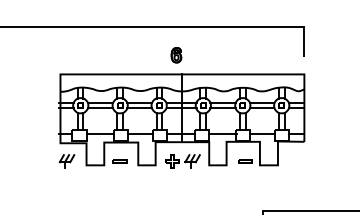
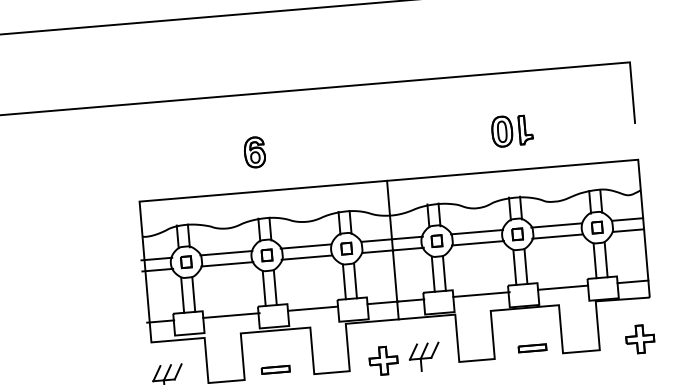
part: (176, 55) -> (254, 152), moved
part: (244, 55) -> (512, 131), added
part: (297, 161) -> (639, 338), added

